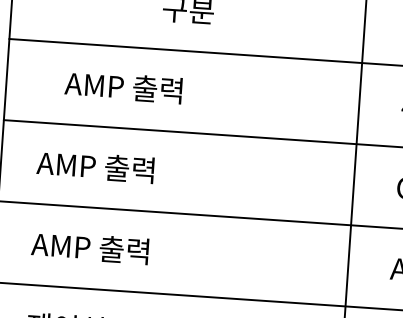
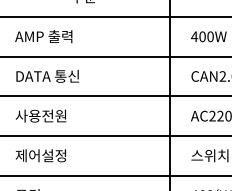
text: (123, 86) -> (43, 36), moved
text: (103, 165) -> (47, 75), AMP 출력 -> DATA 통신
text: (89, 246) -> (43, 115), AMP 출력 -> 사용전원

